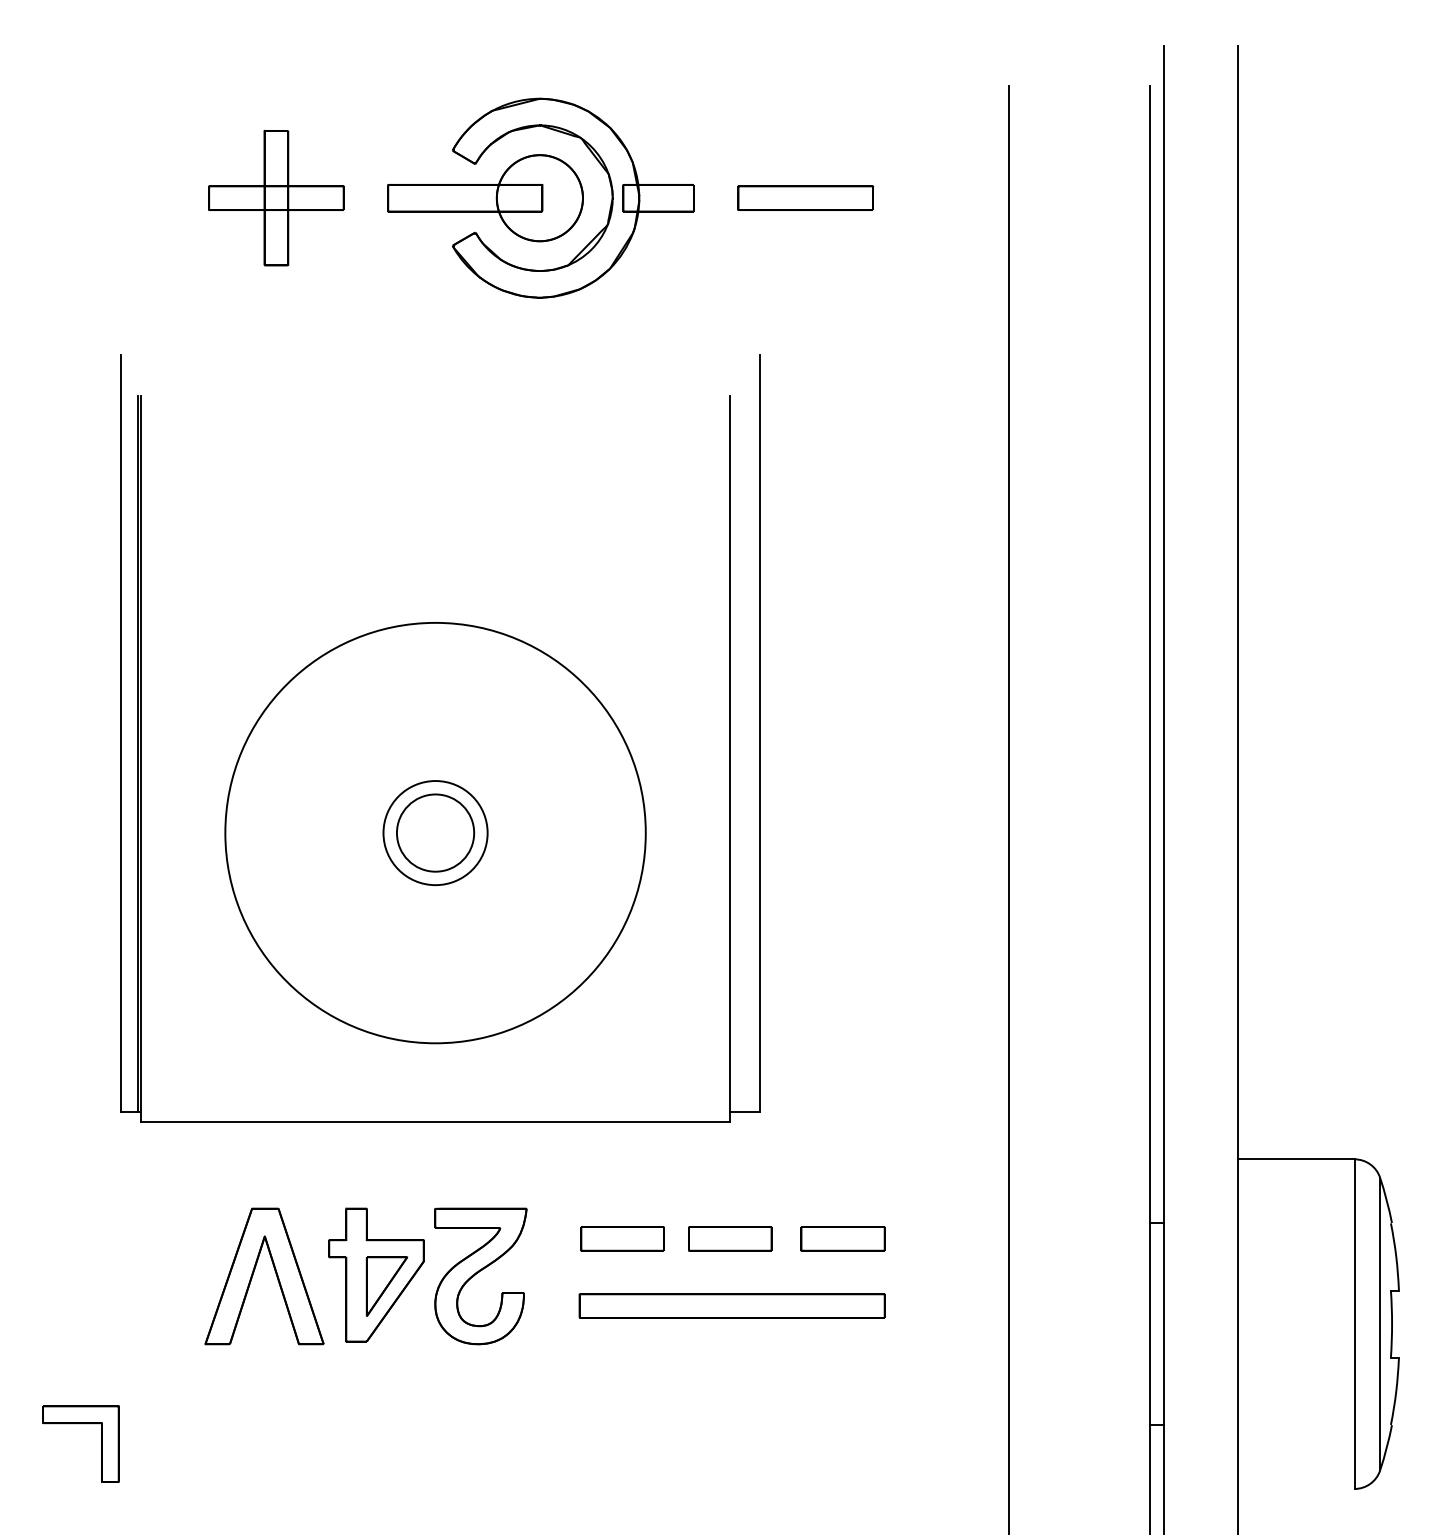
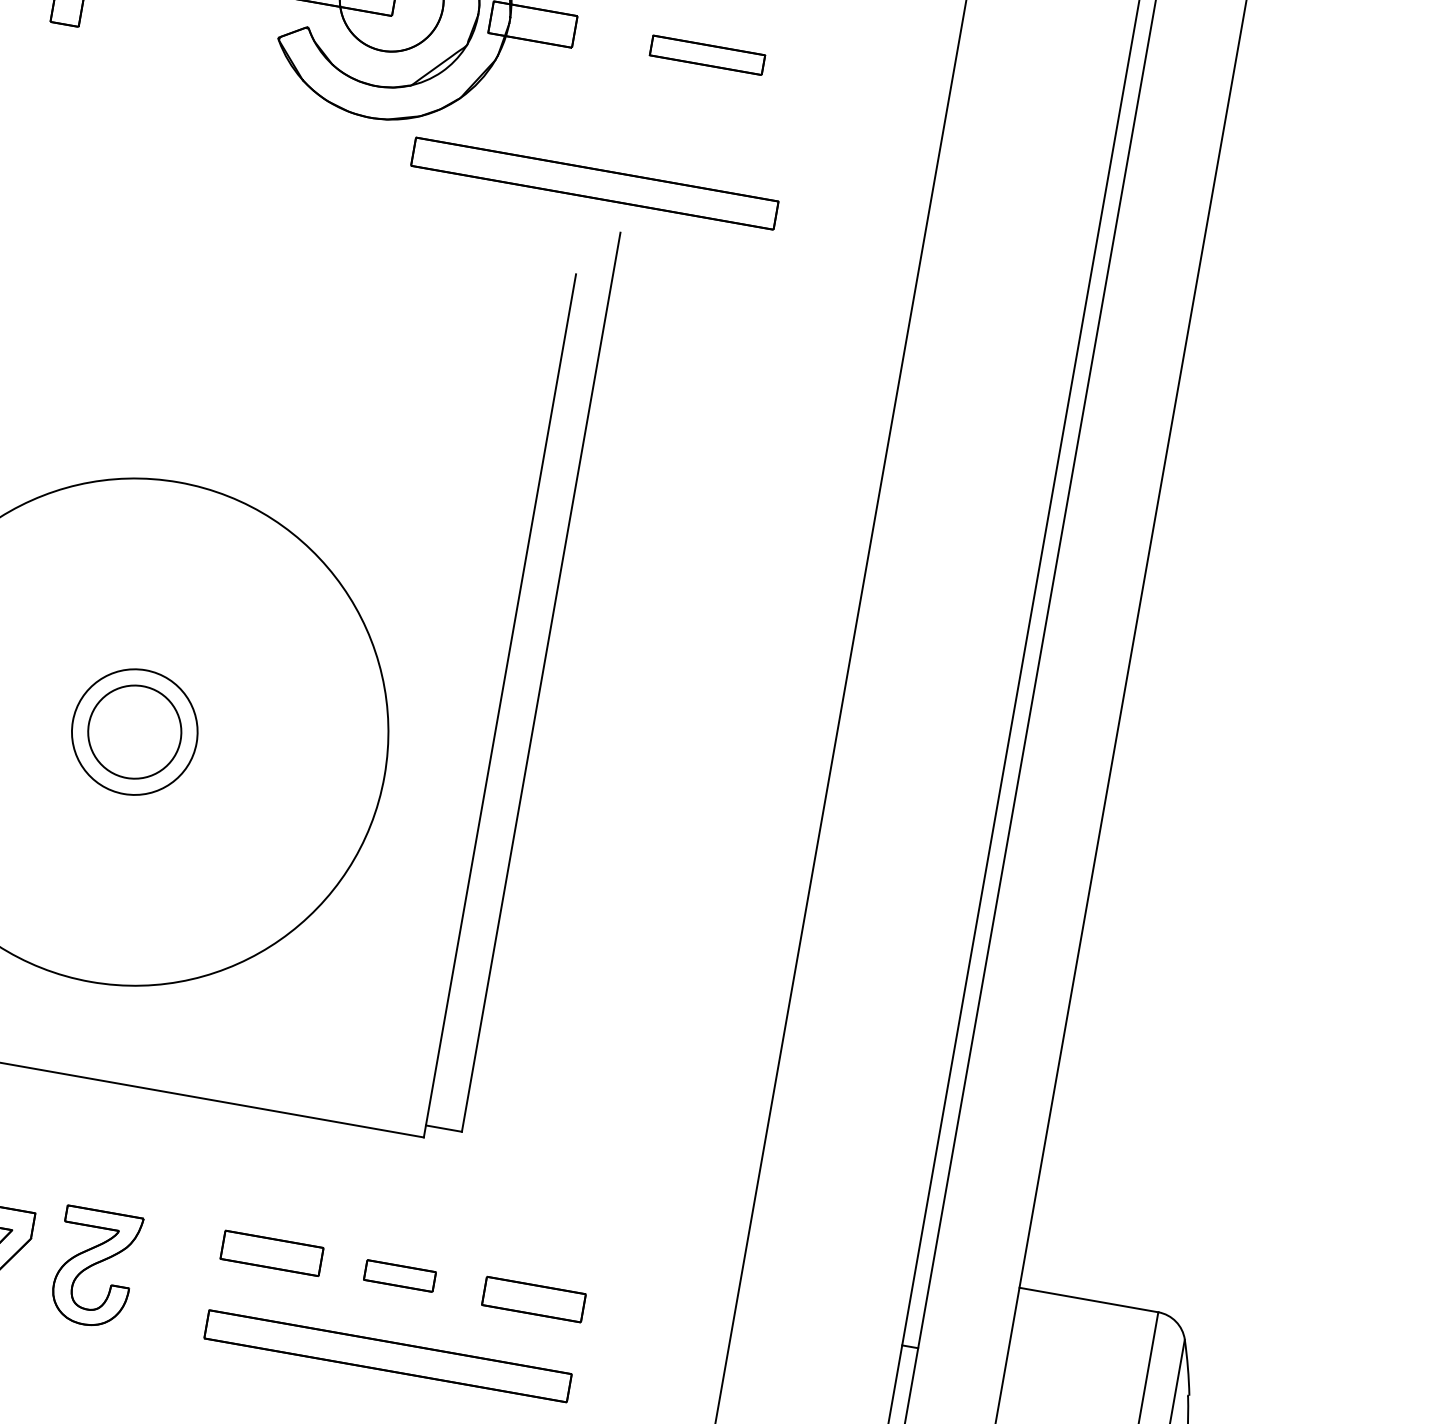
part: (805, 197) -> (707, 54), size x0.7
part: (731, 318) -> (594, 182), added
part: (730, 1238) -> (400, 1275), size x0.7
part: (480, 1276) -> (95, 1268), size x0.7

